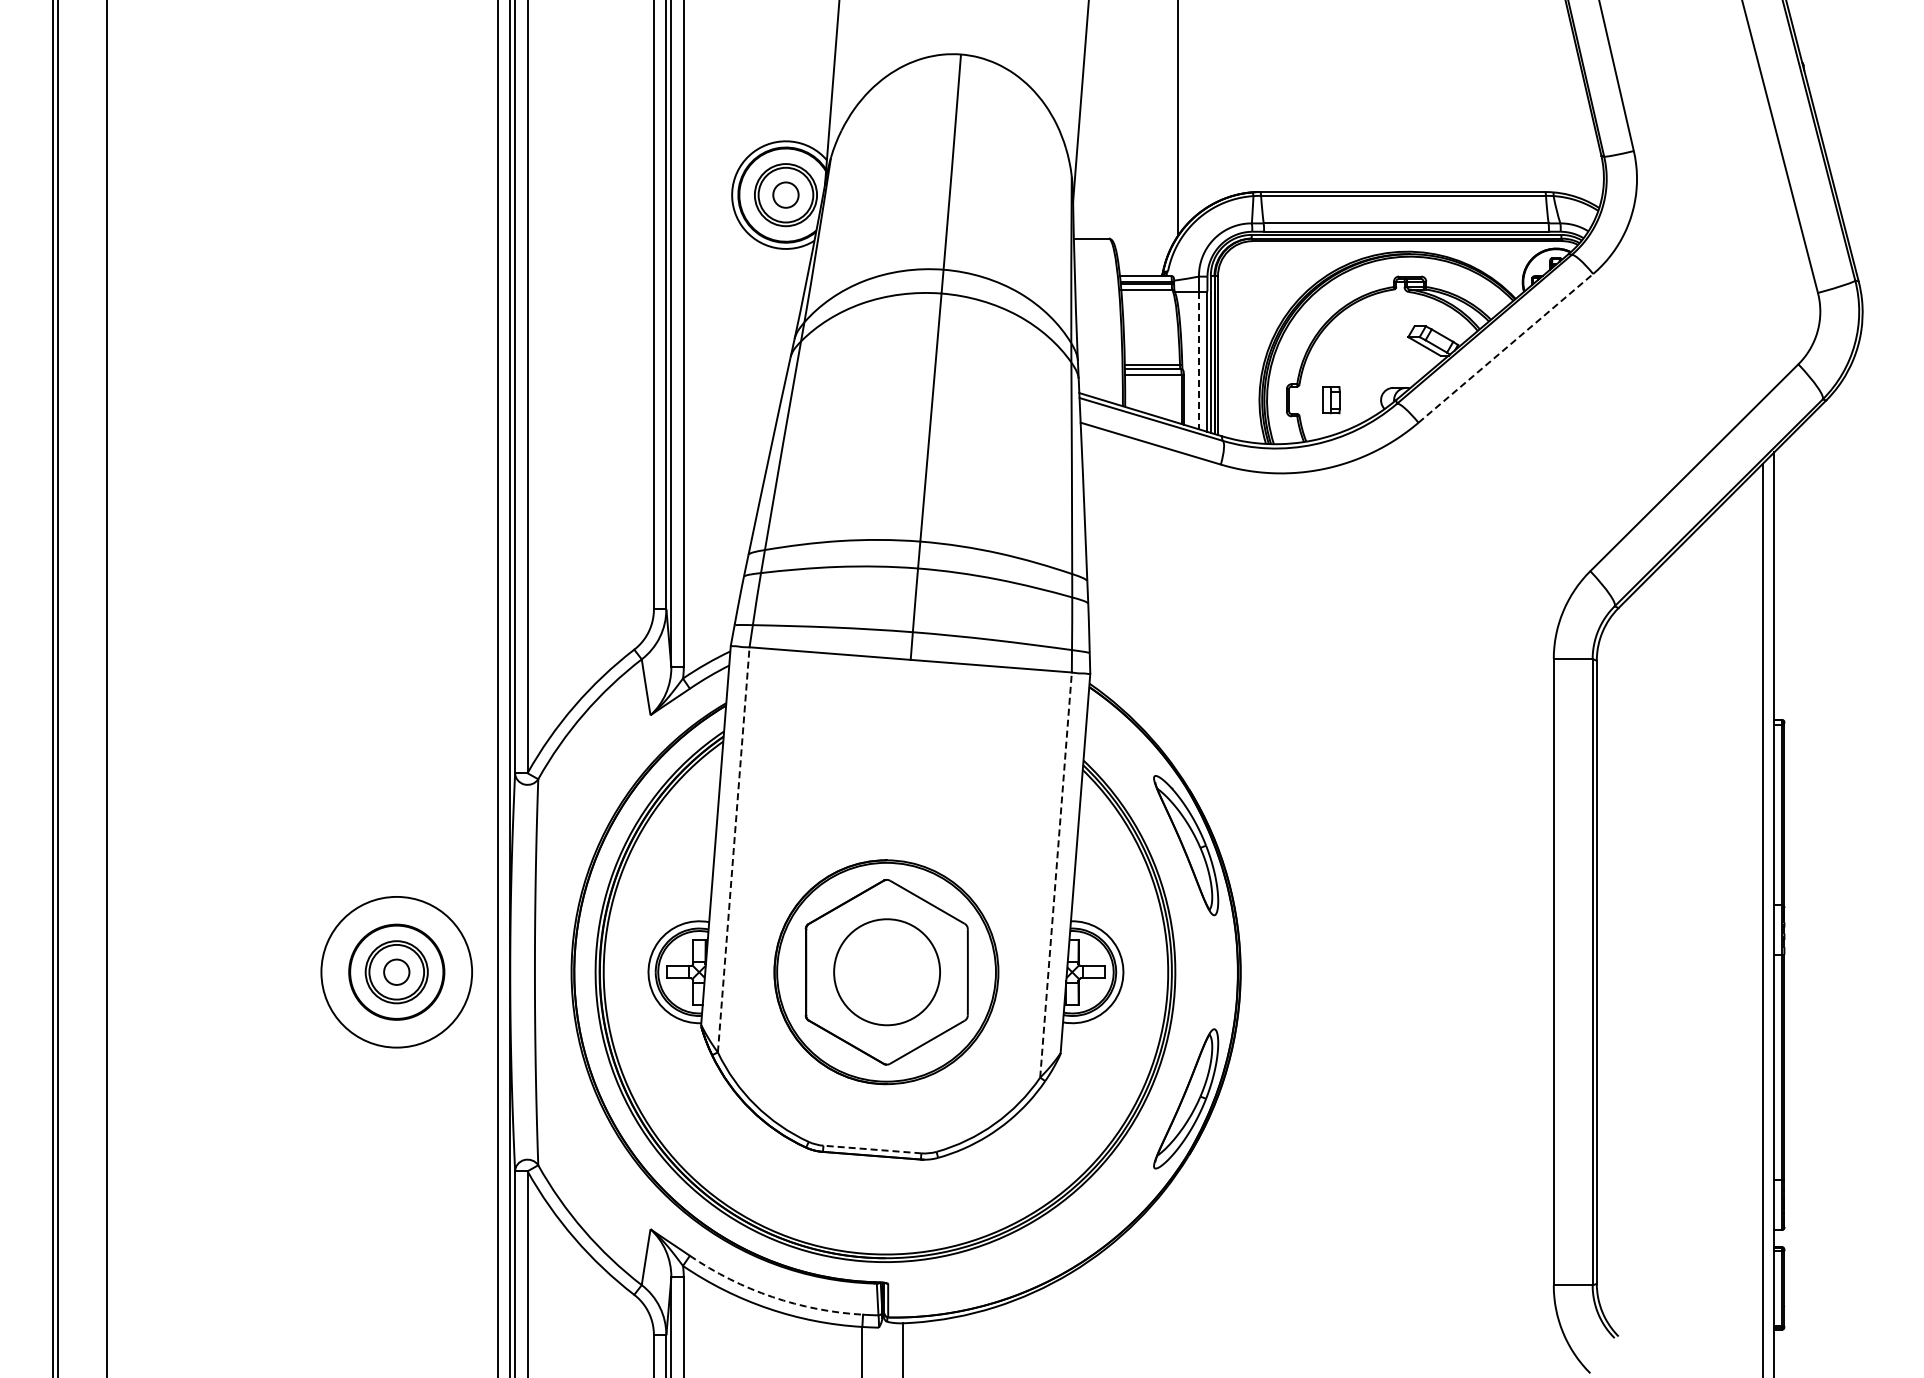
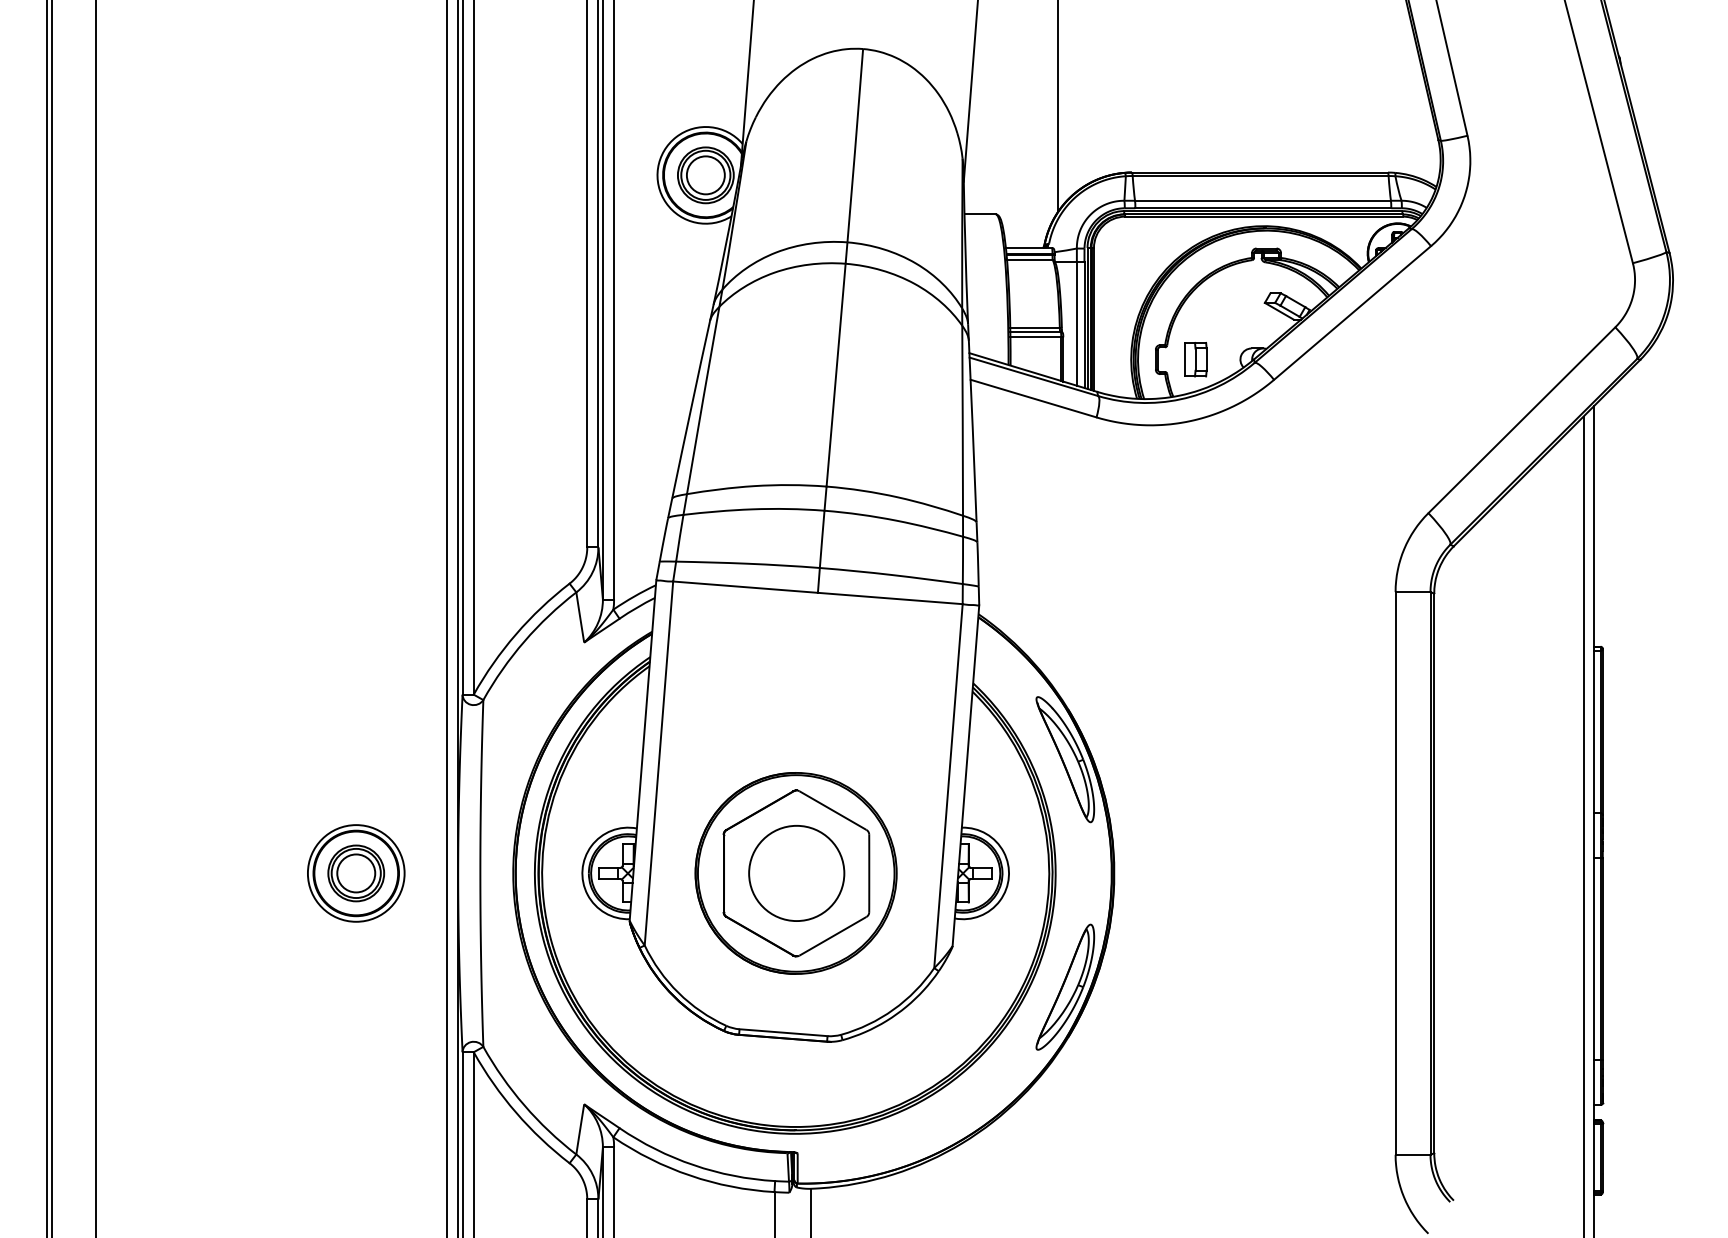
circle: (785, 195) -> (705, 175), size x1.67
line: (1505, 348) -> (1352, 313), dashed -> solid
line: (1198, 360) -> (1076, 323), dashed -> solid
part: (1331, 399) -> (1195, 358), size x1.43
line: (733, 849) -> (658, 763), dashed -> solid
line: (1056, 874) -> (948, 785), dashed -> solid
circle: (396, 972) -> (356, 873), size x0.71
circle: (396, 972) -> (356, 873), size x1.67
line: (871, 1149) -> (782, 1032), dashed -> solid
arc: (772, 1297) -> (693, 1165), dashed -> solid

